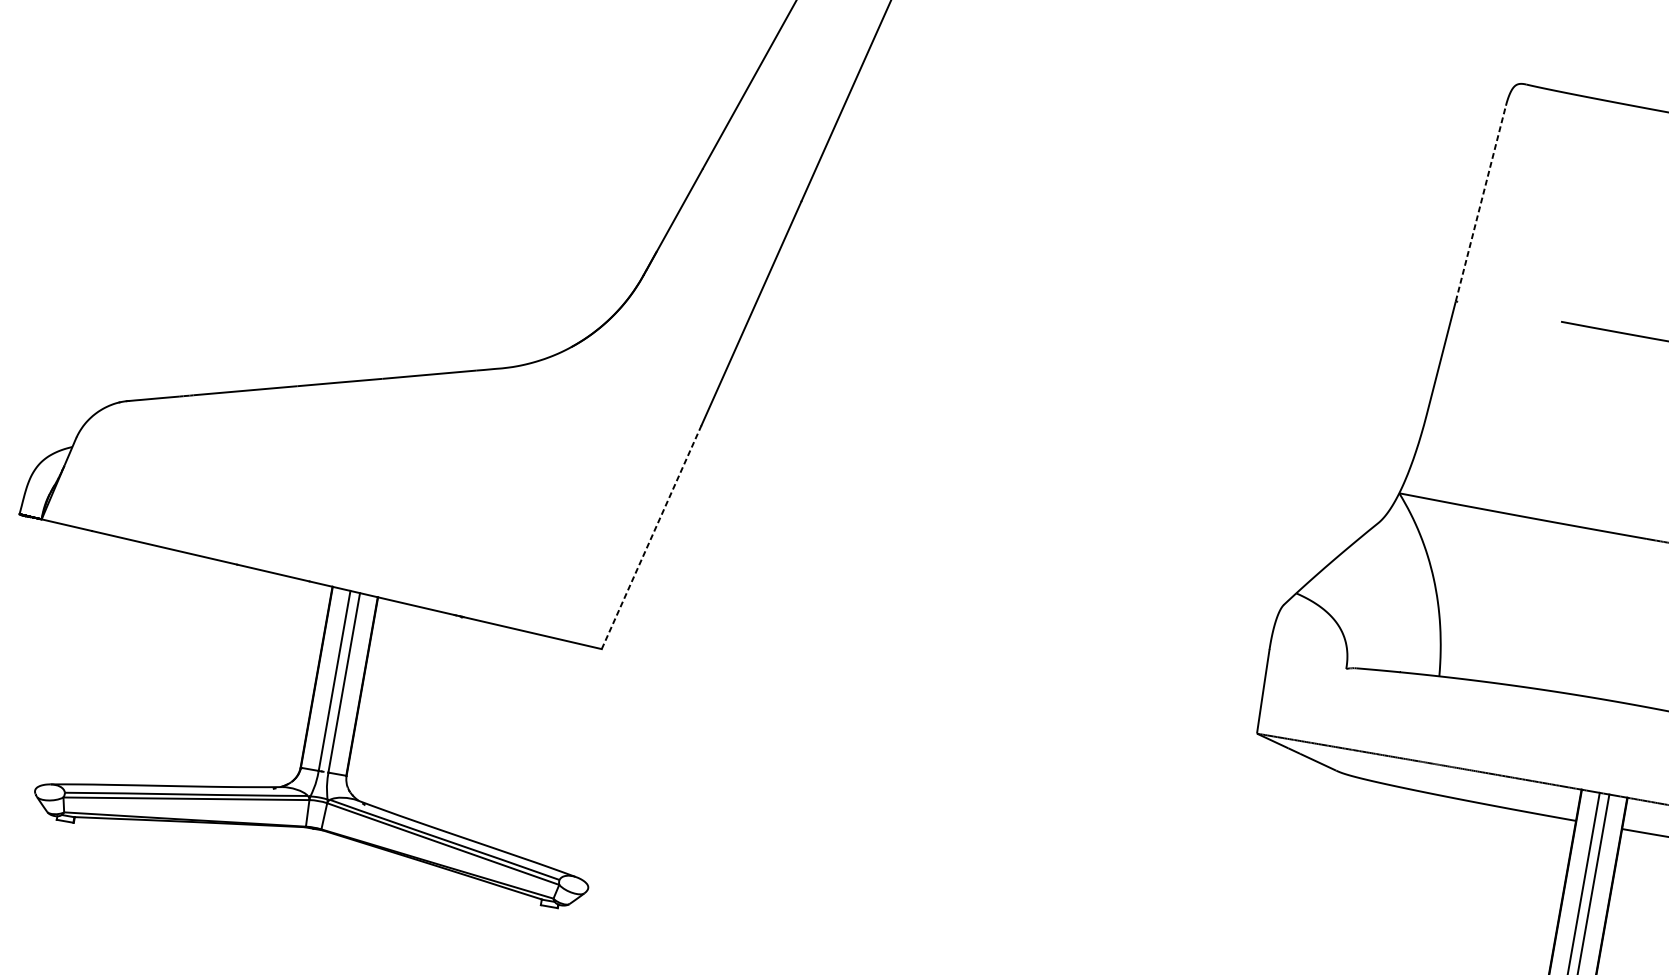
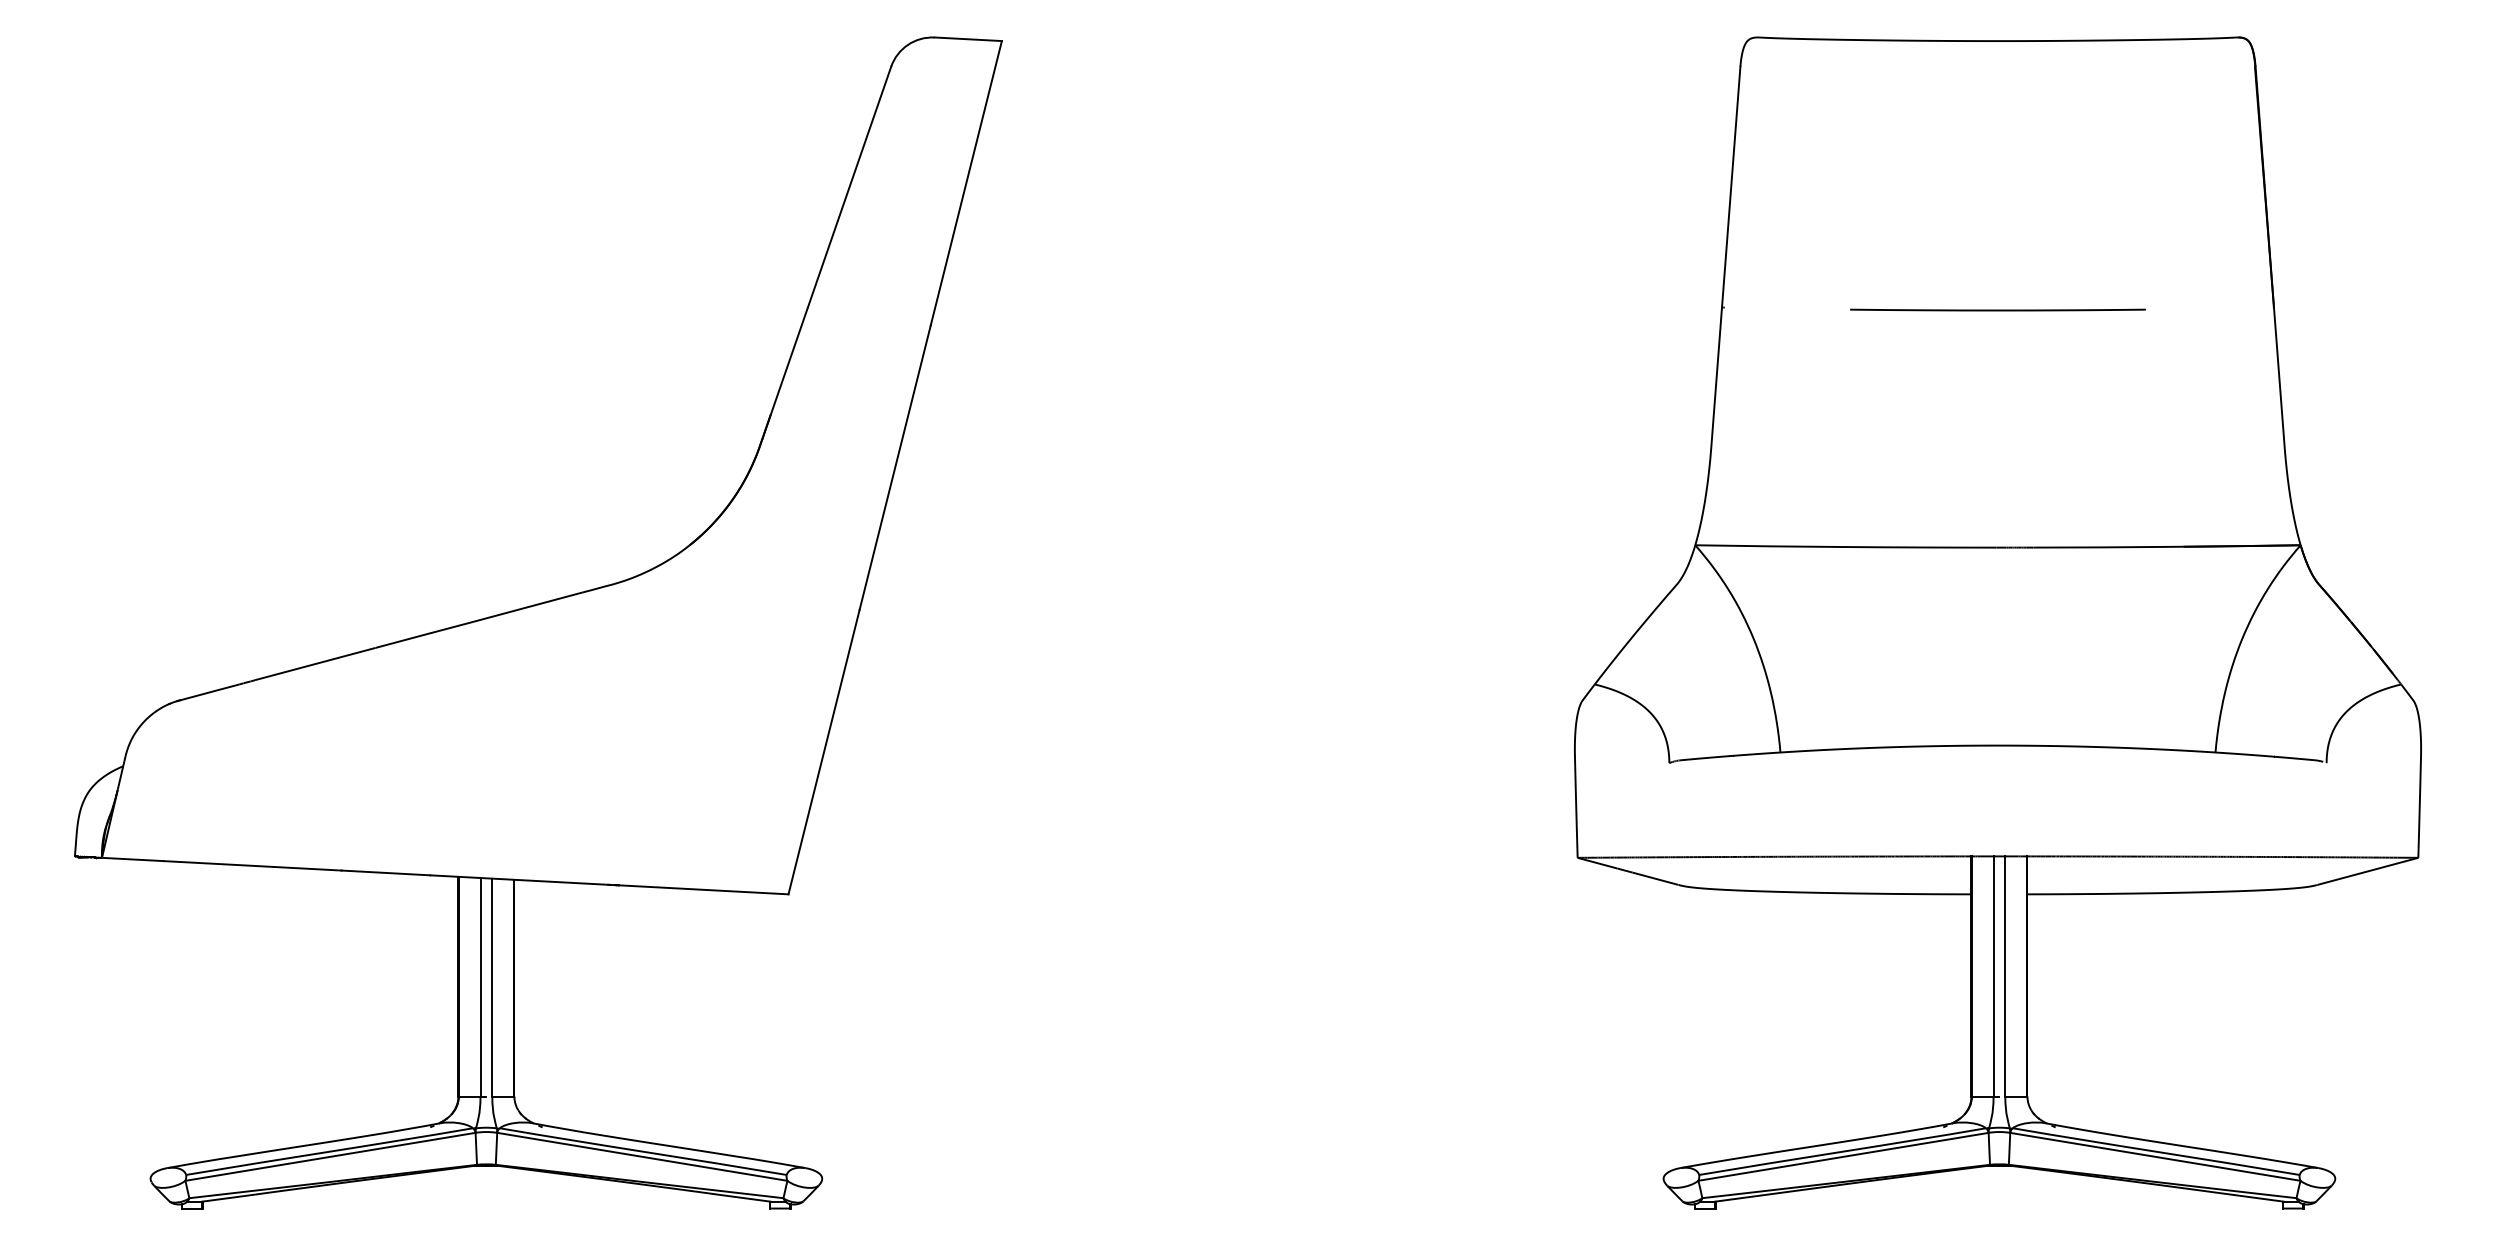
line: (1481, 203) -> (1731, 187), dashed -> solid
line: (652, 537) -> (824, 752), dashed -> solid

